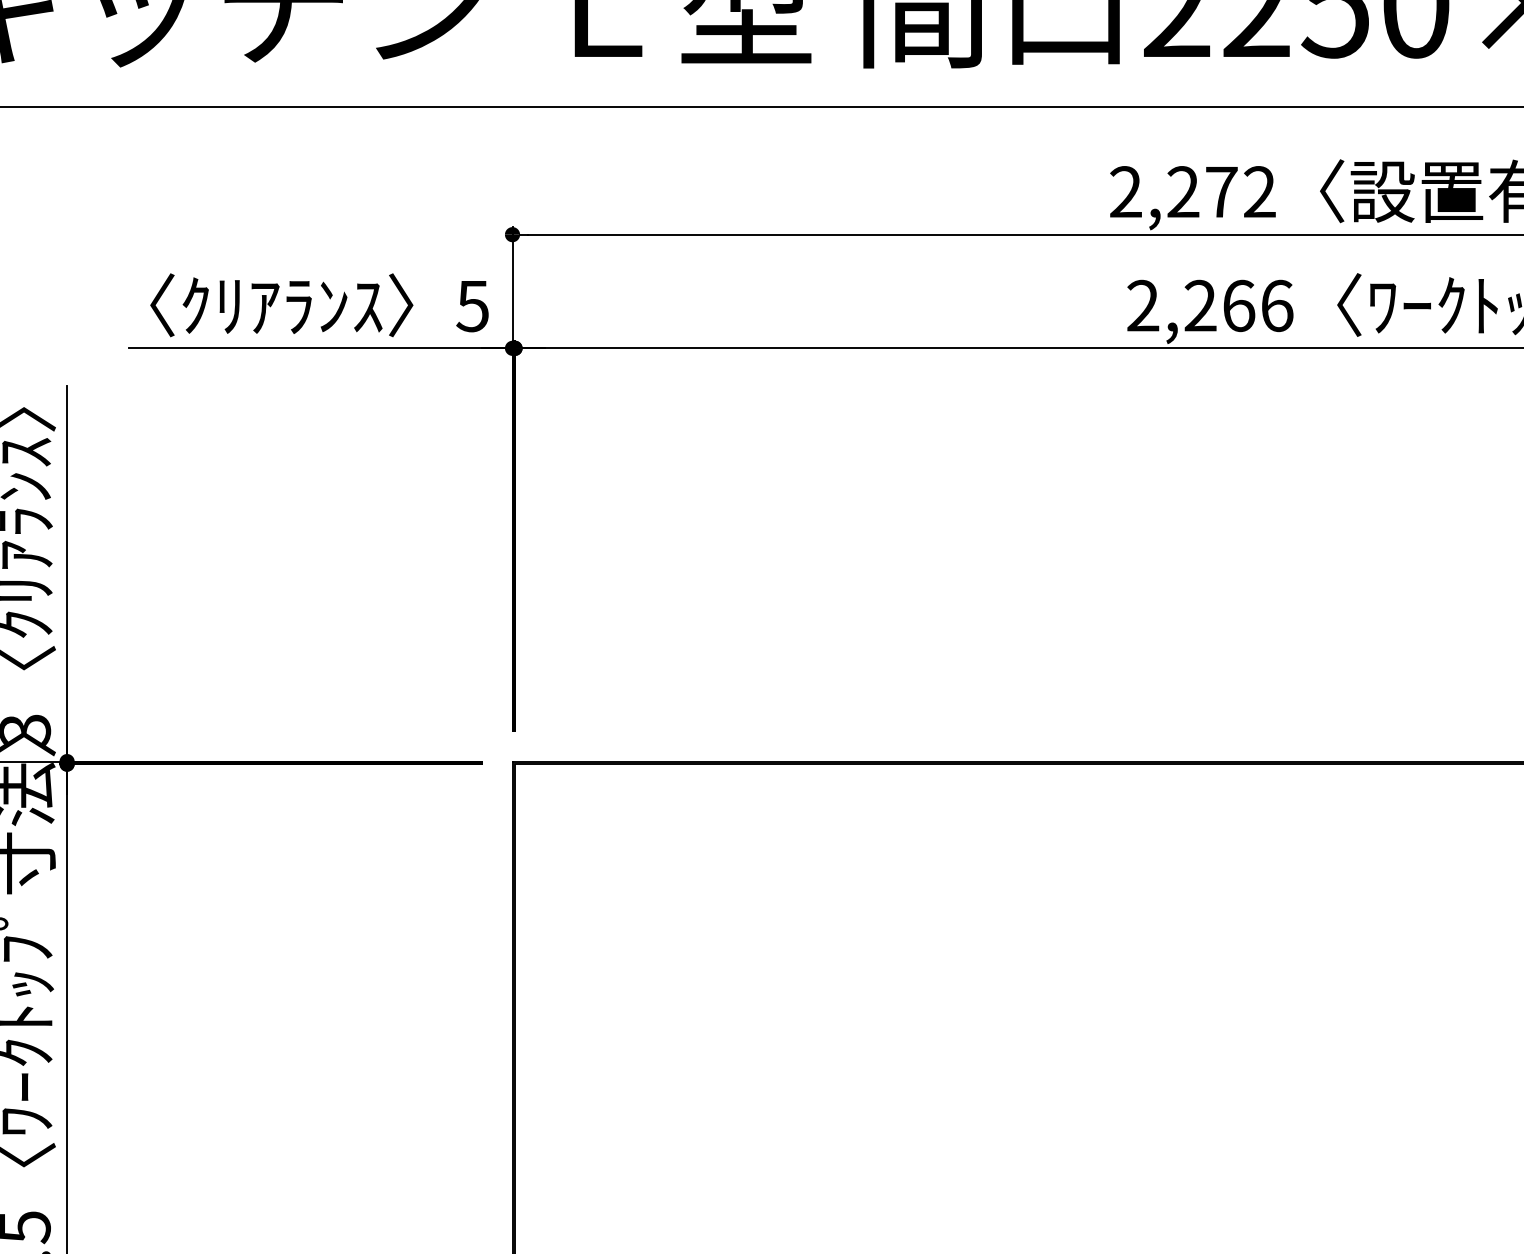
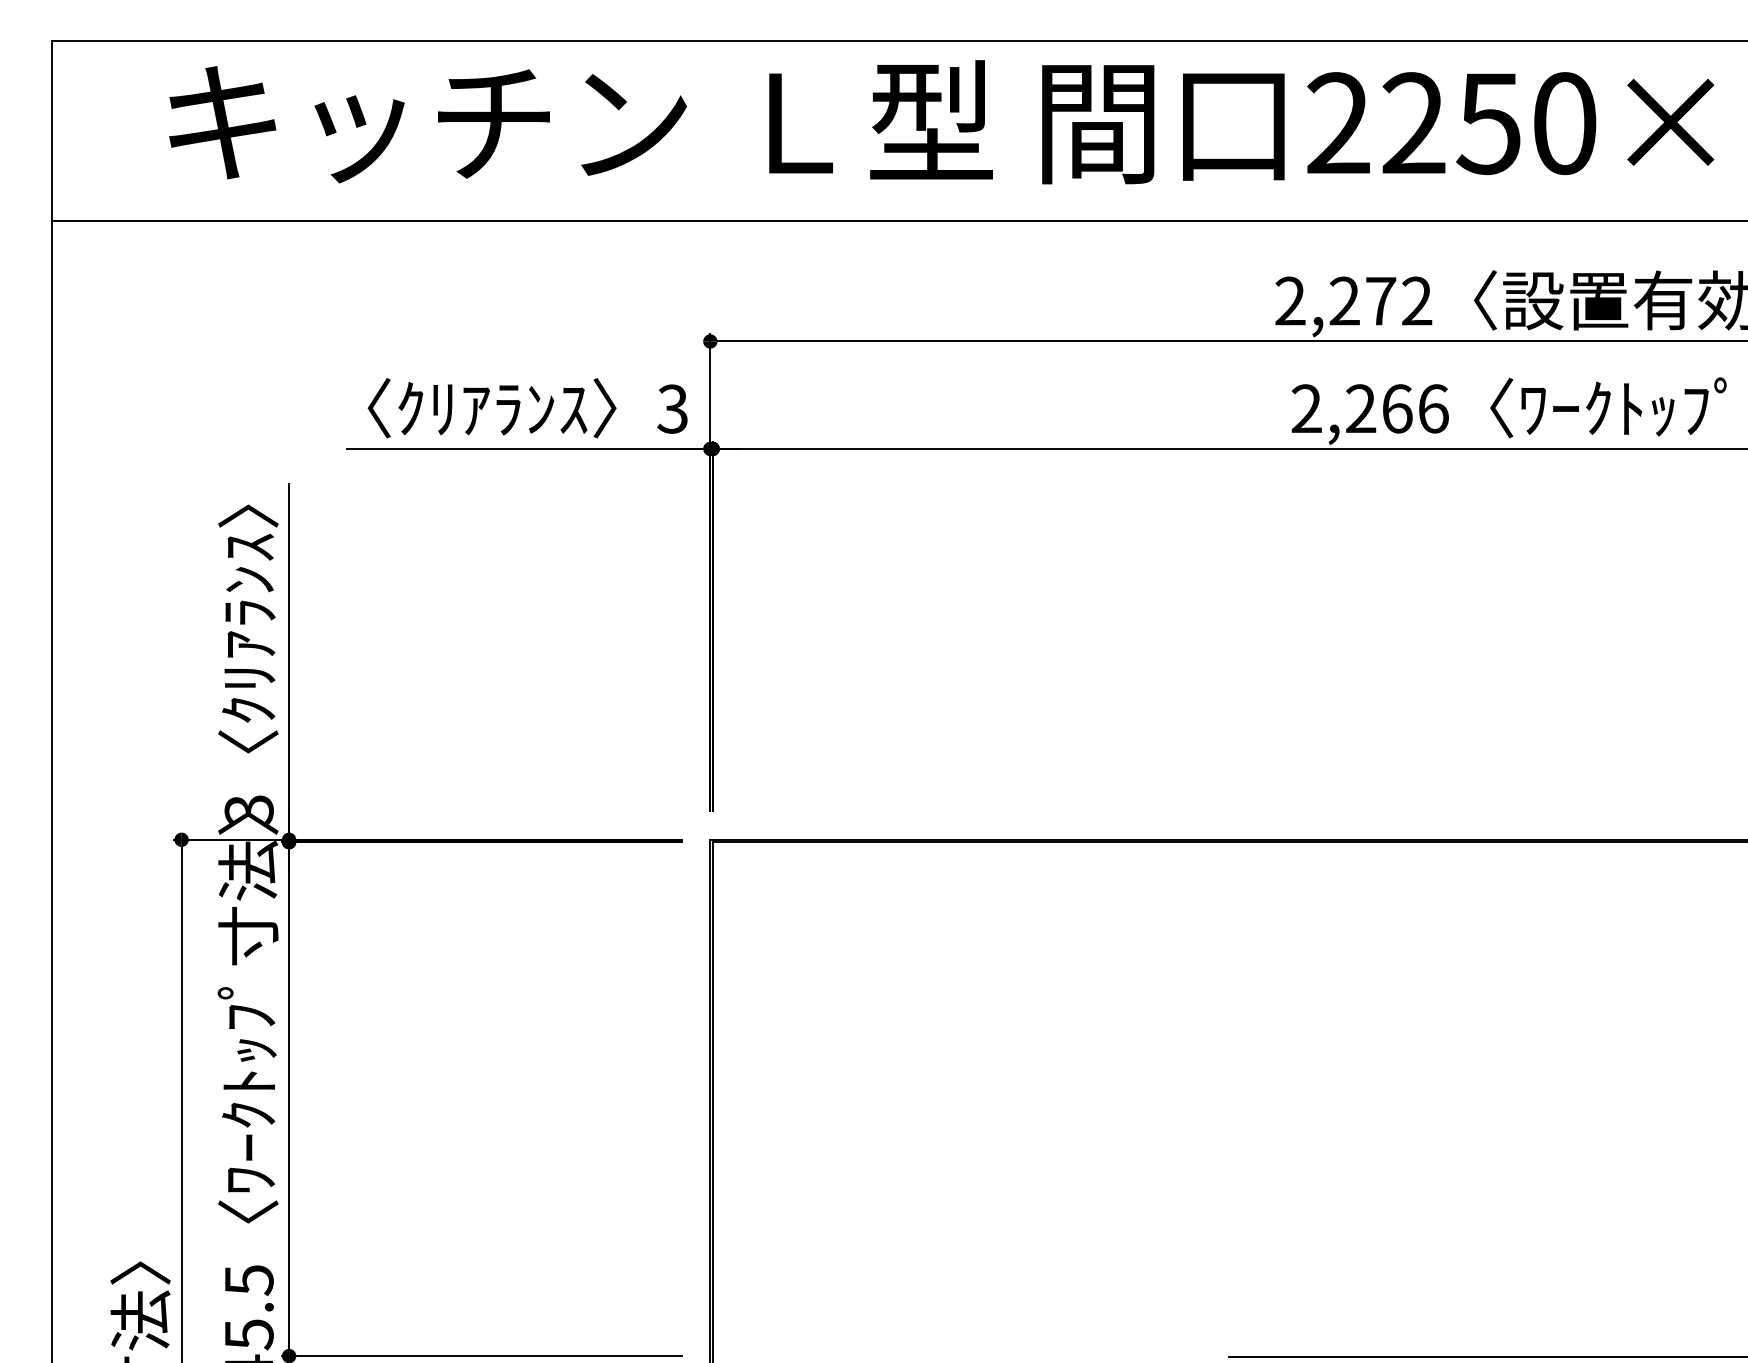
text: (472, 305) -> (672, 408), 5 -> 3

